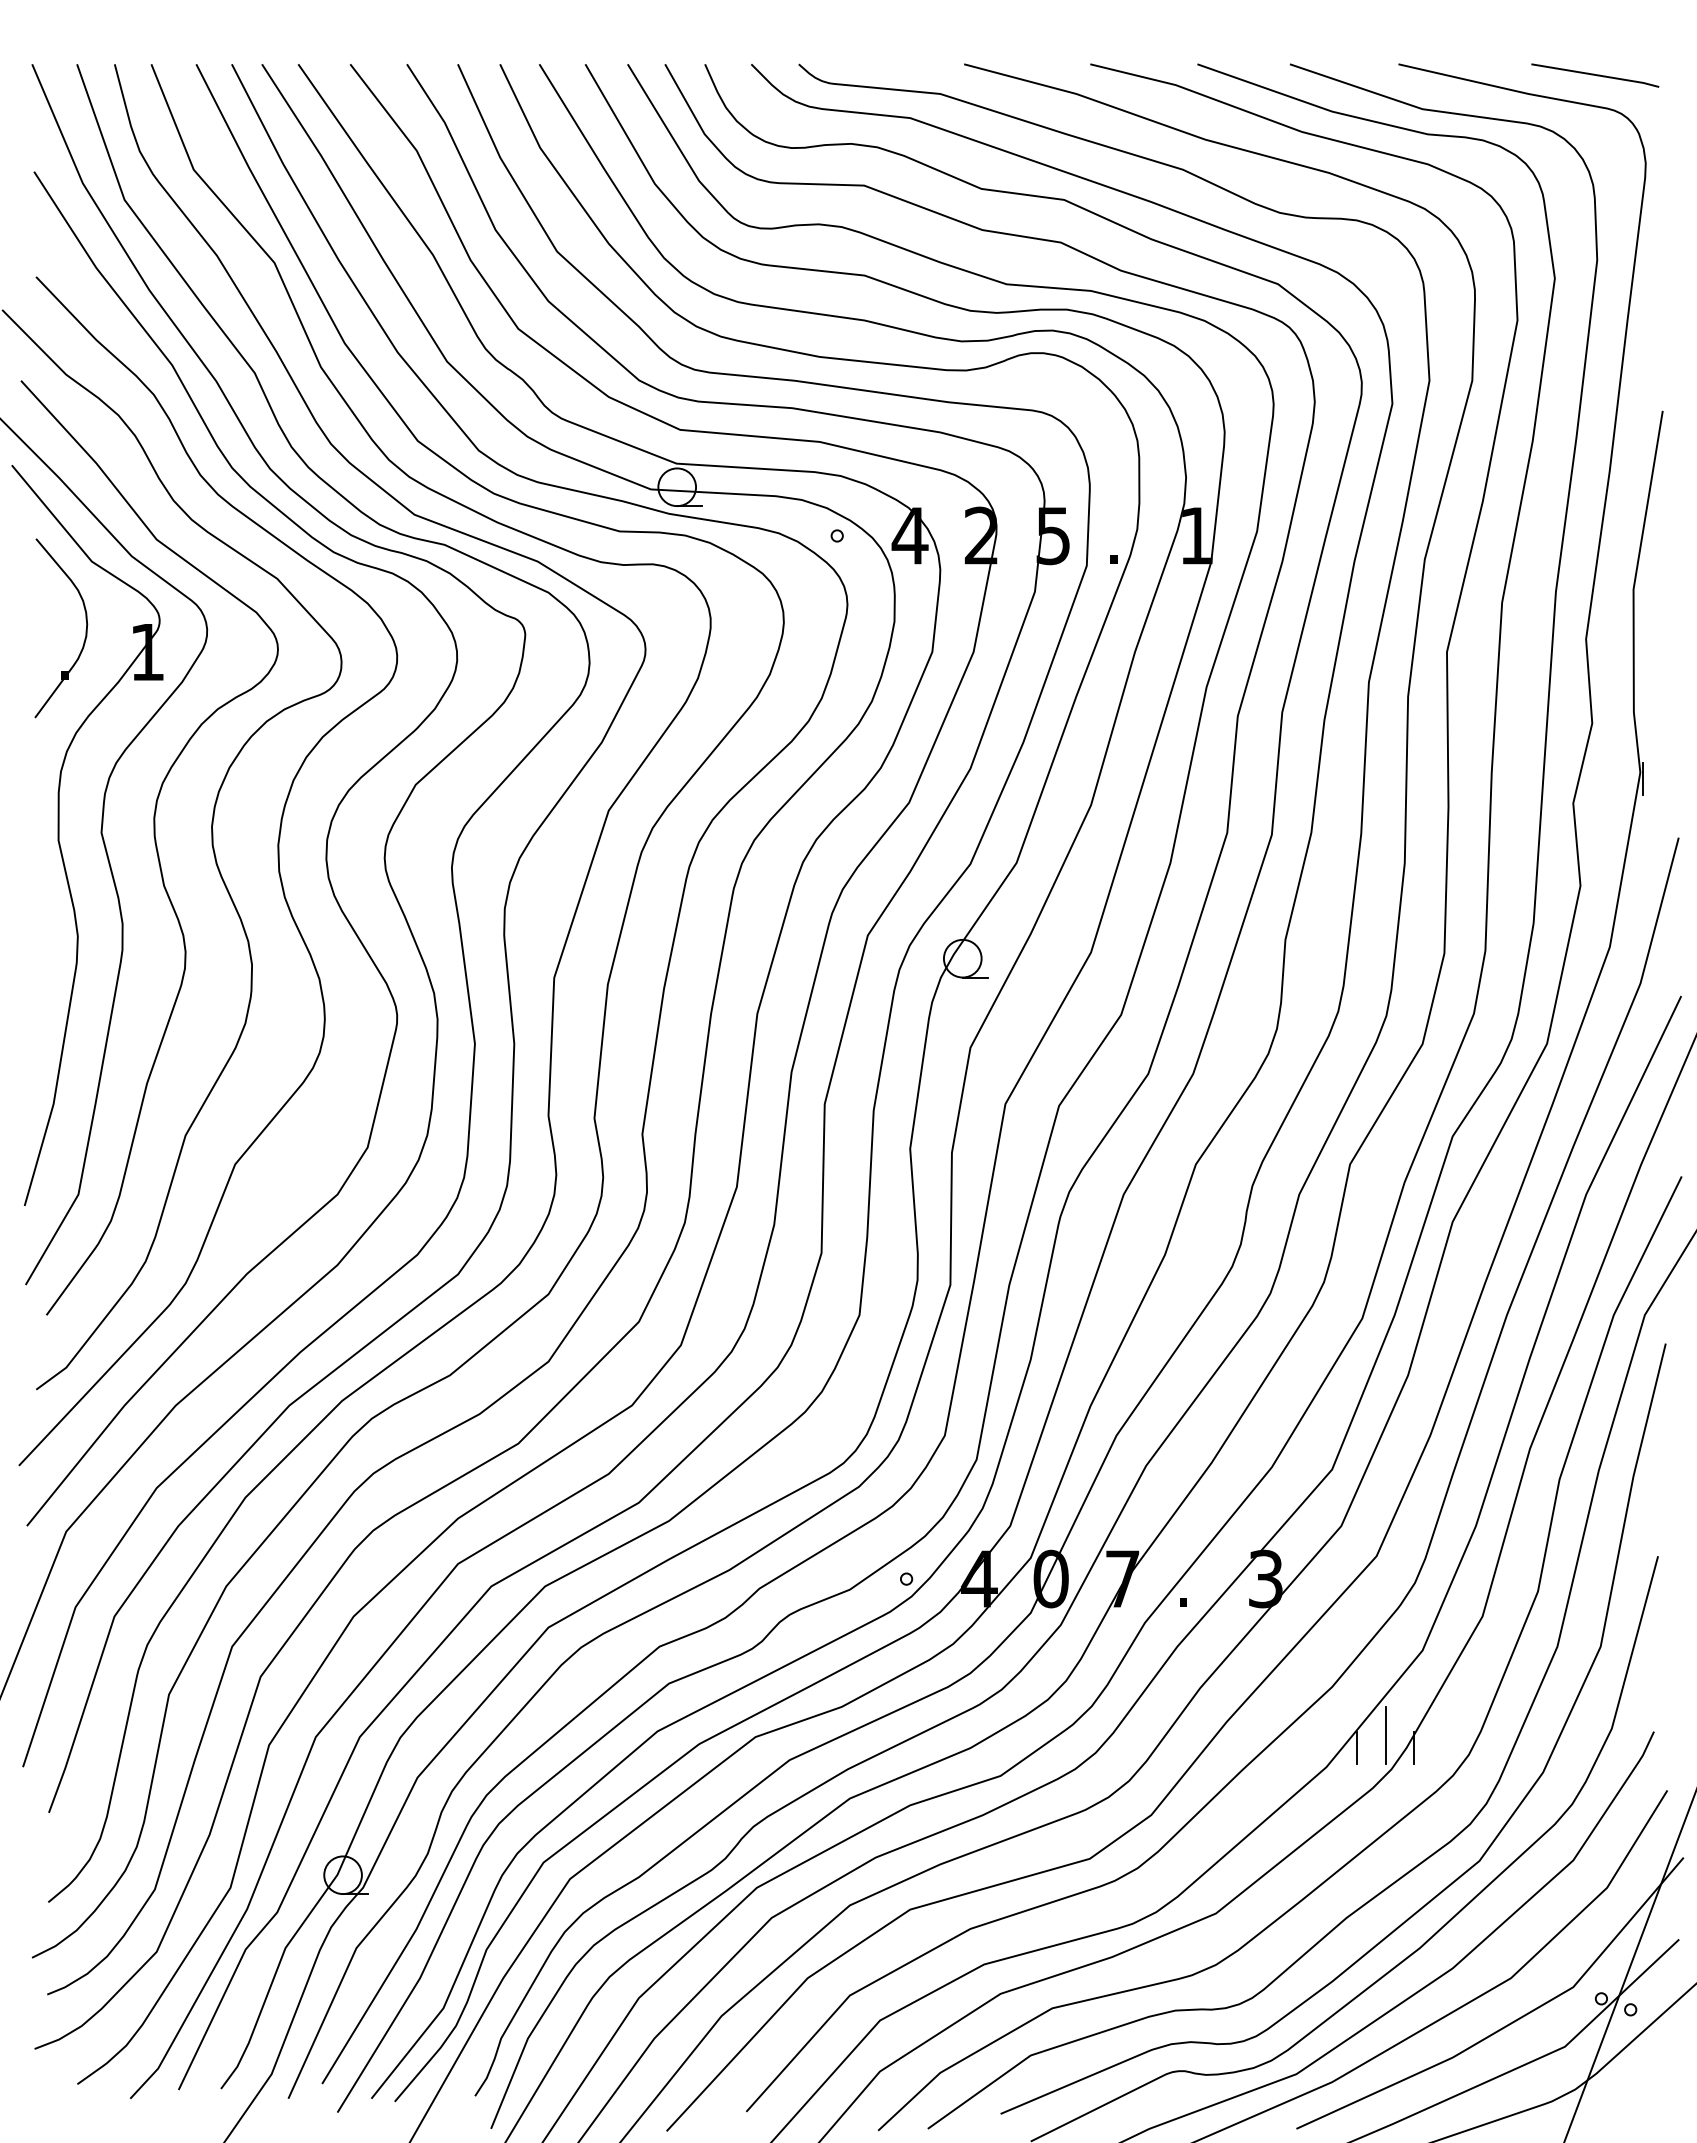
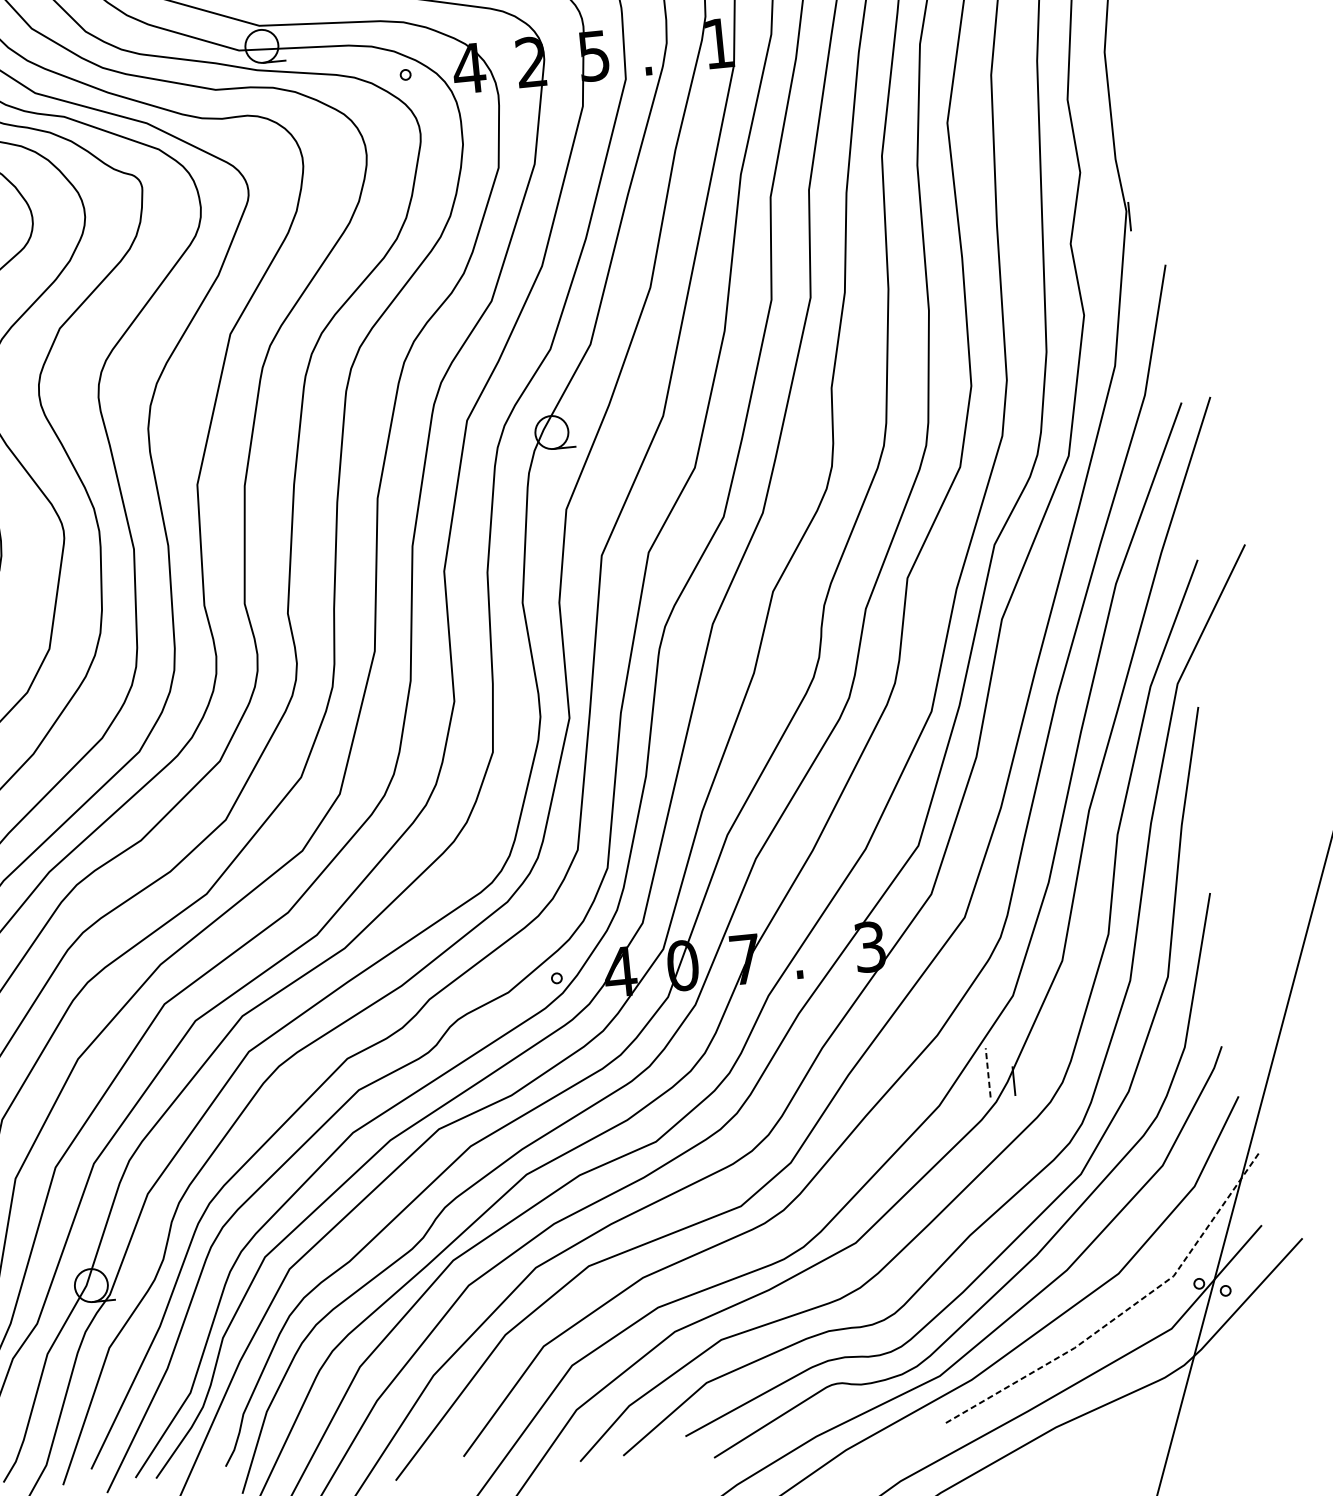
line: (1385, 1734) -> (987, 1072), solid -> dashed
line: (1357, 1747) -> (964, 1085), removed
line: (1512, 2022) -> (1123, 1312), solid -> dashed

